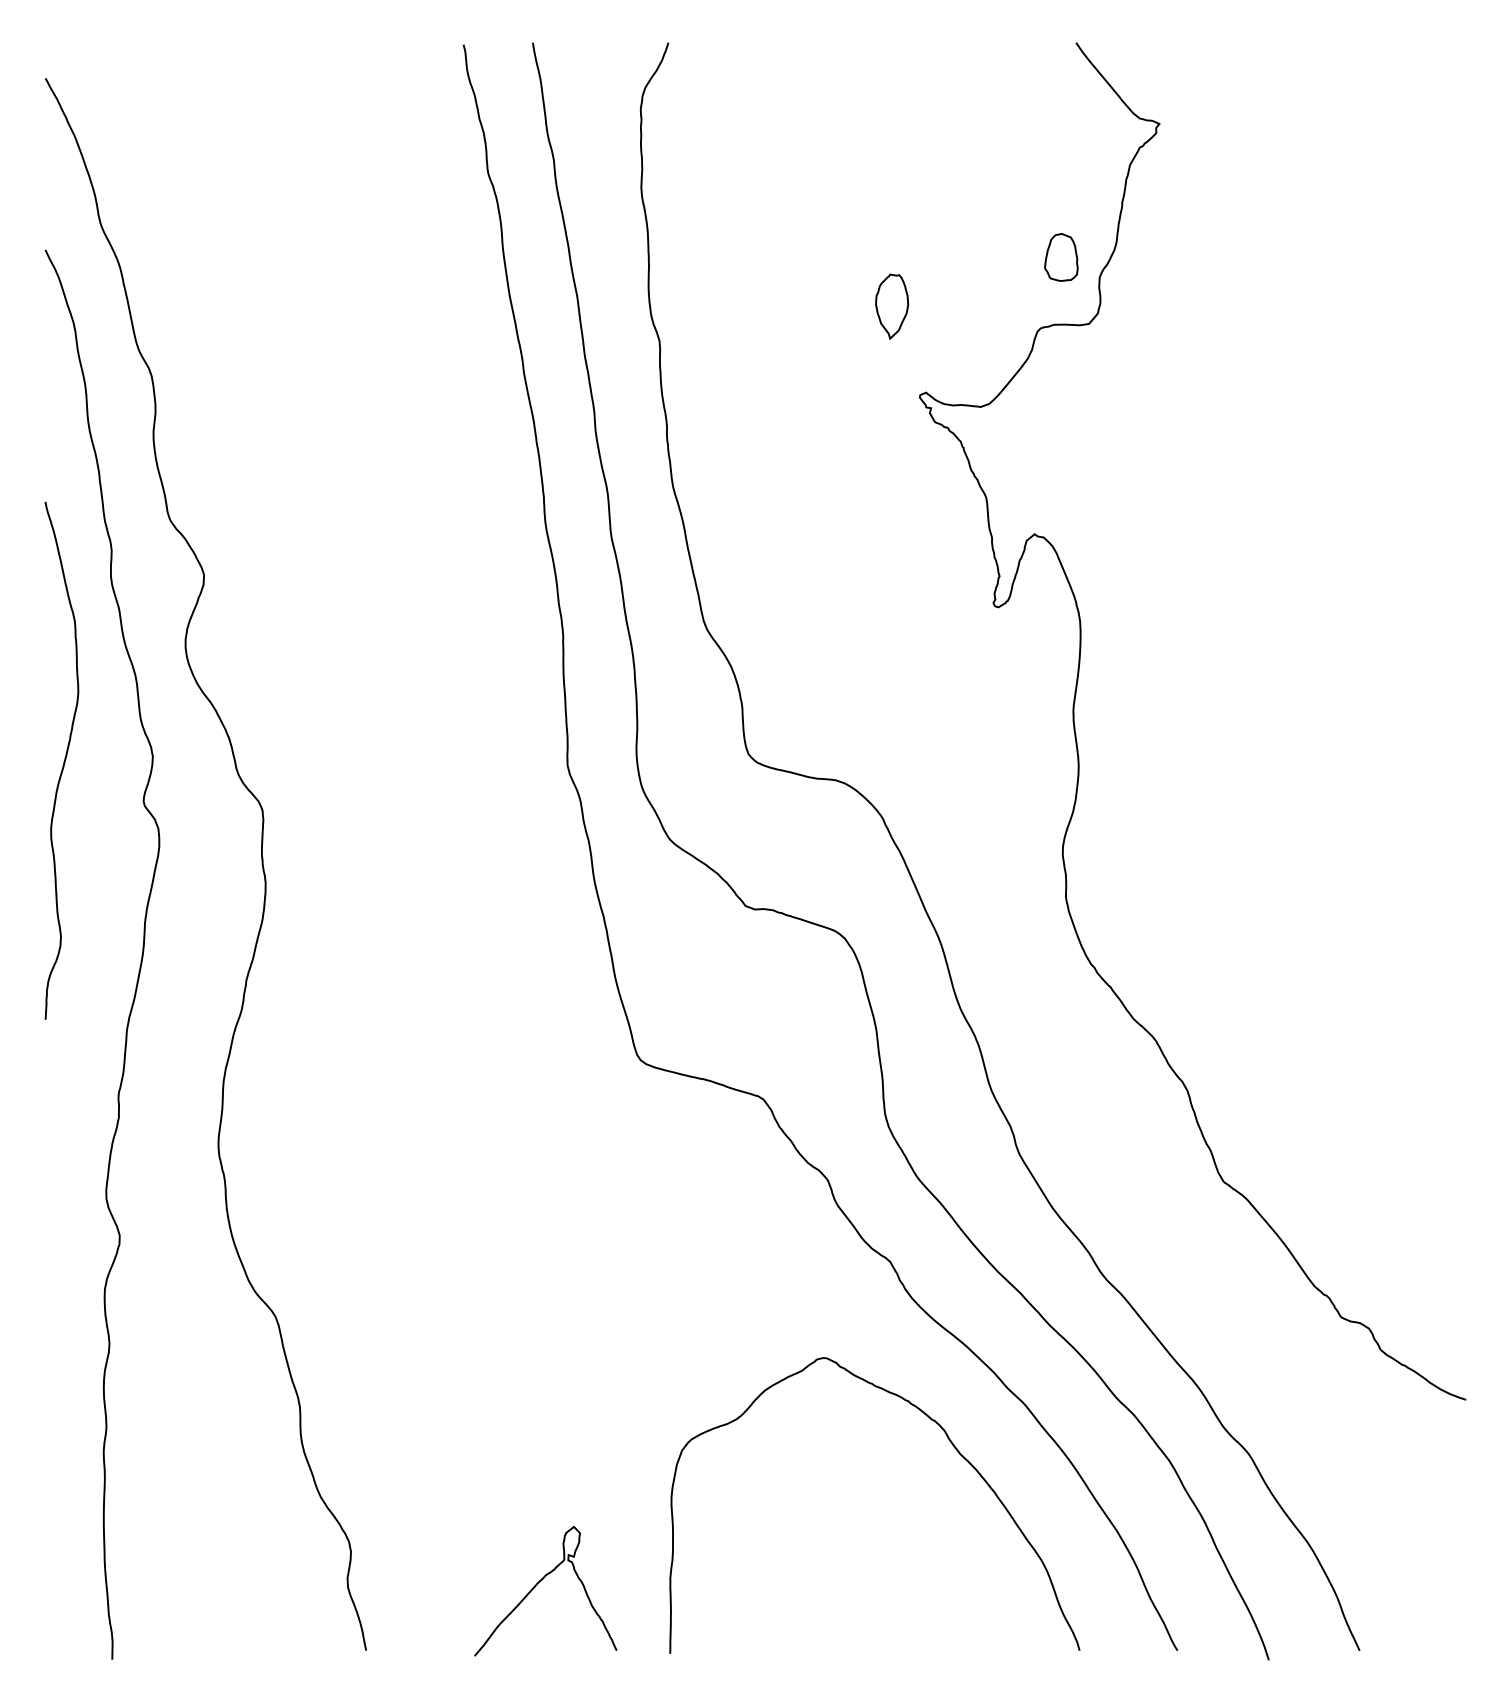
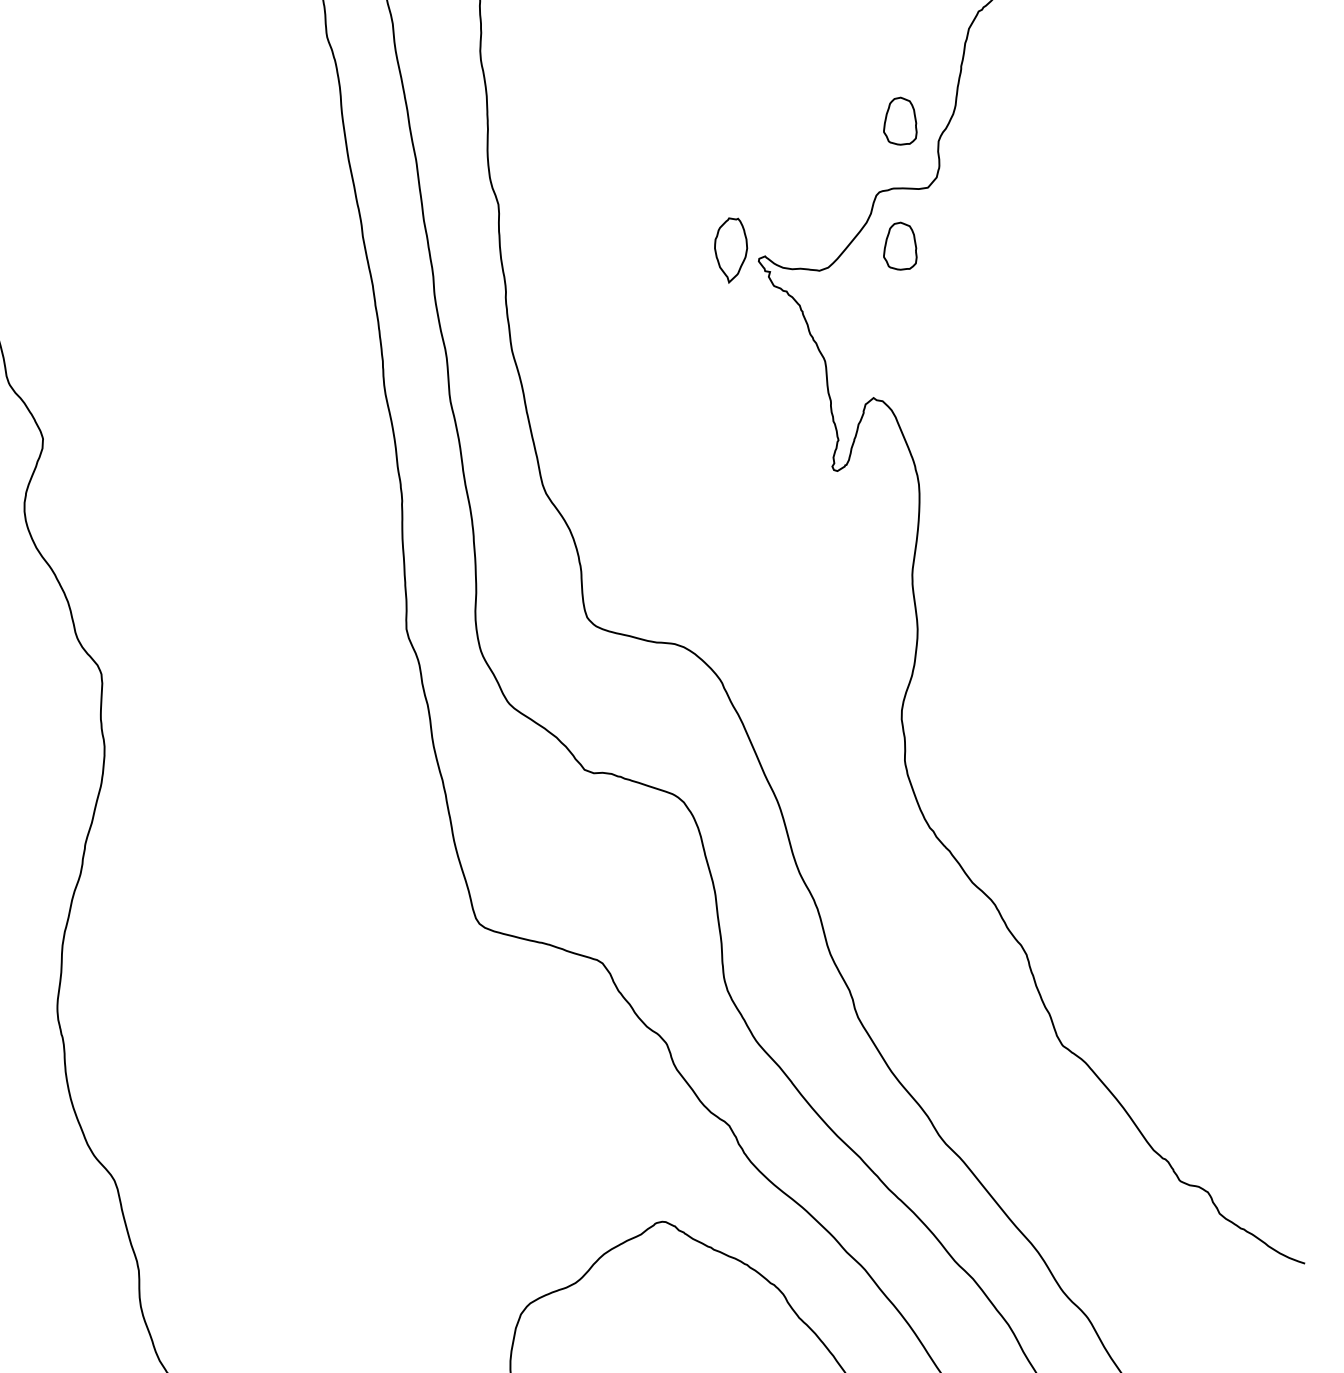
part: (892, 306) -> (731, 250), moved
part: (1061, 382) -> (900, 246), added

